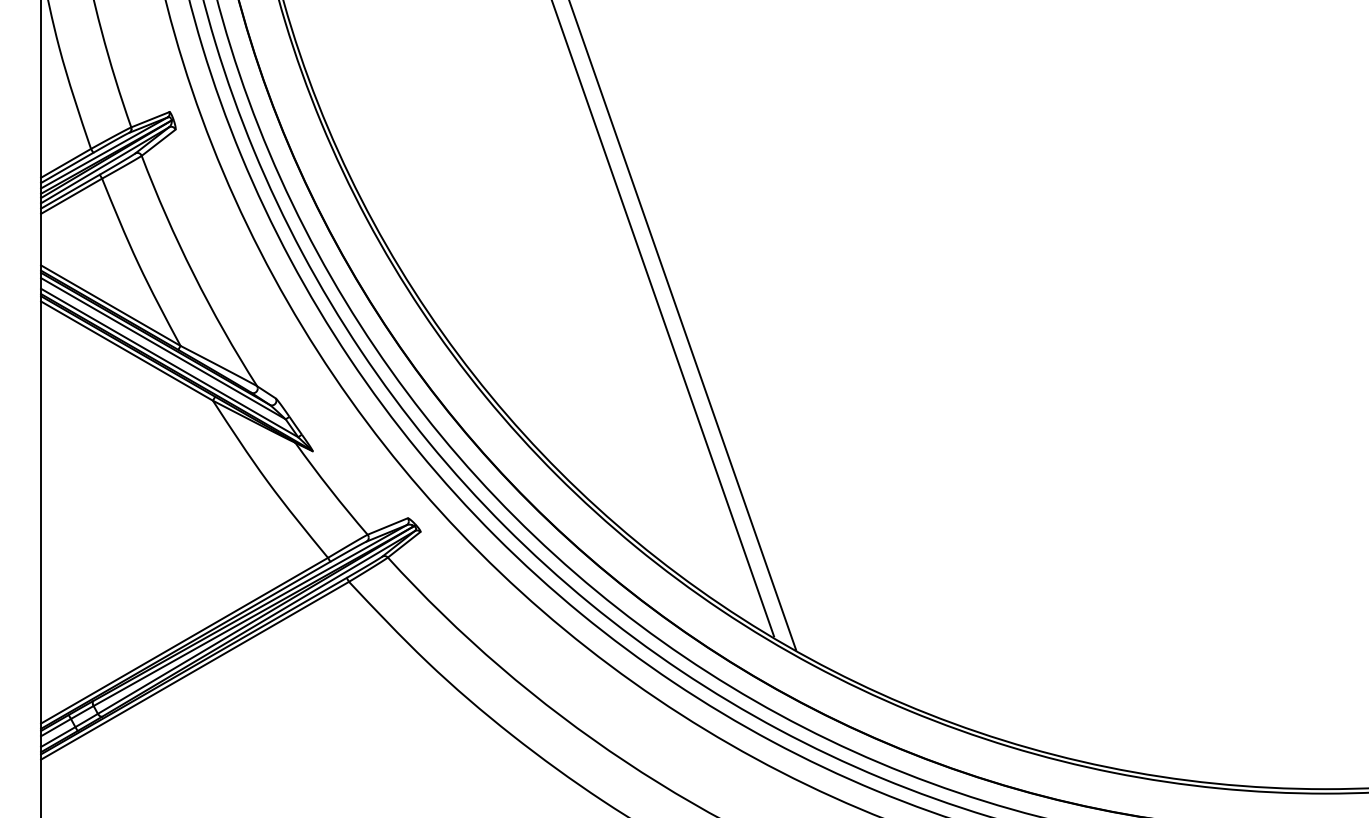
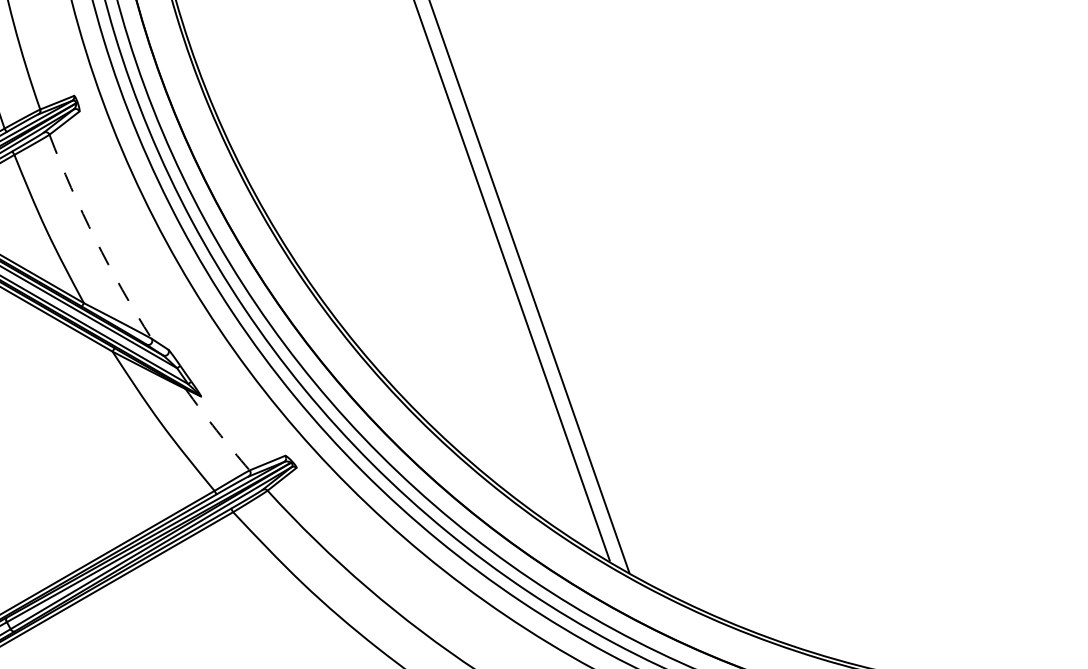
arc: (193, 274) -> (95, 239), solid -> dashed
arc: (330, 489) -> (216, 430), solid -> dashed

